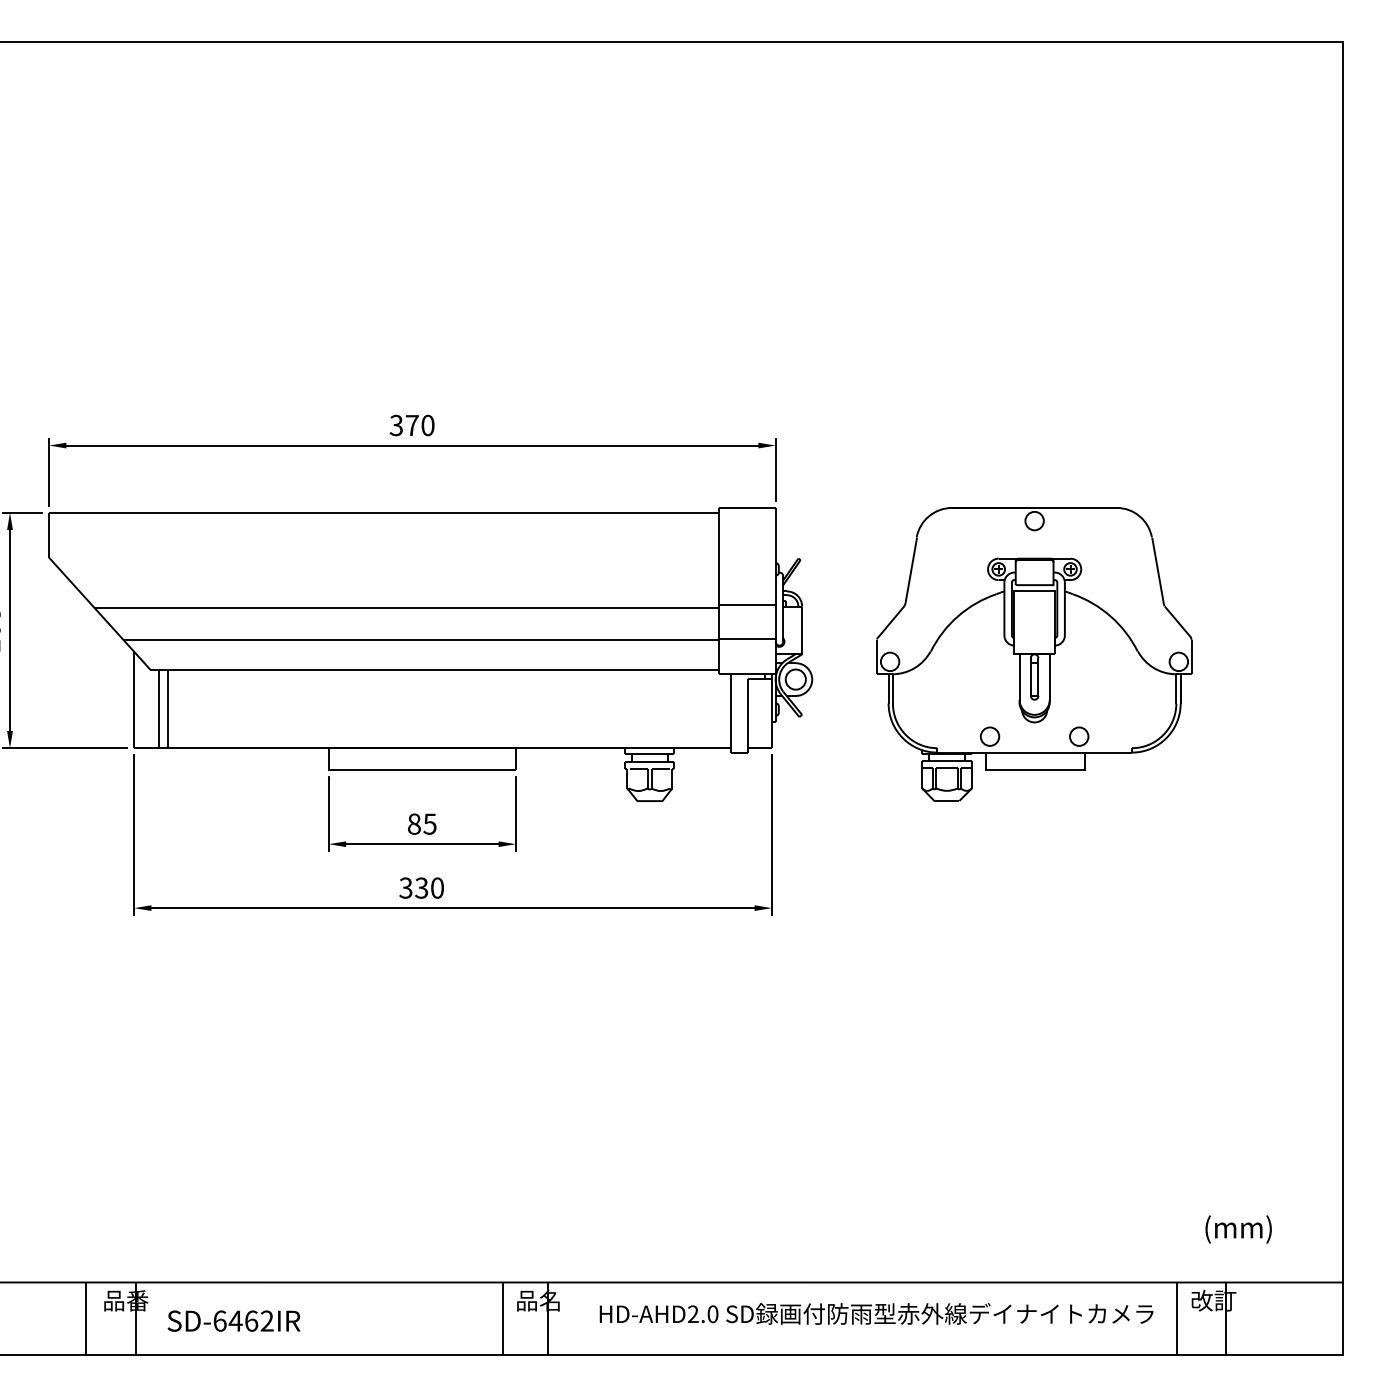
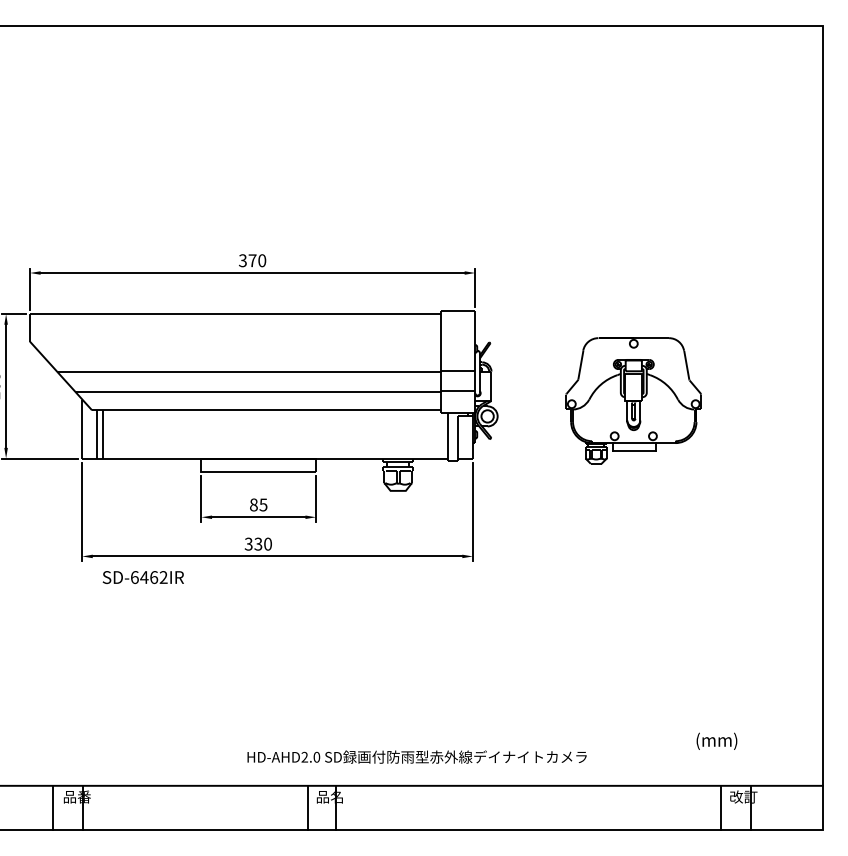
part: (1033, 653) -> (633, 400), size x0.7
text: (1237, 1228) -> (716, 740), moved
text: (875, 1312) -> (416, 756), moved
text: (232, 1321) -> (142, 577), moved

